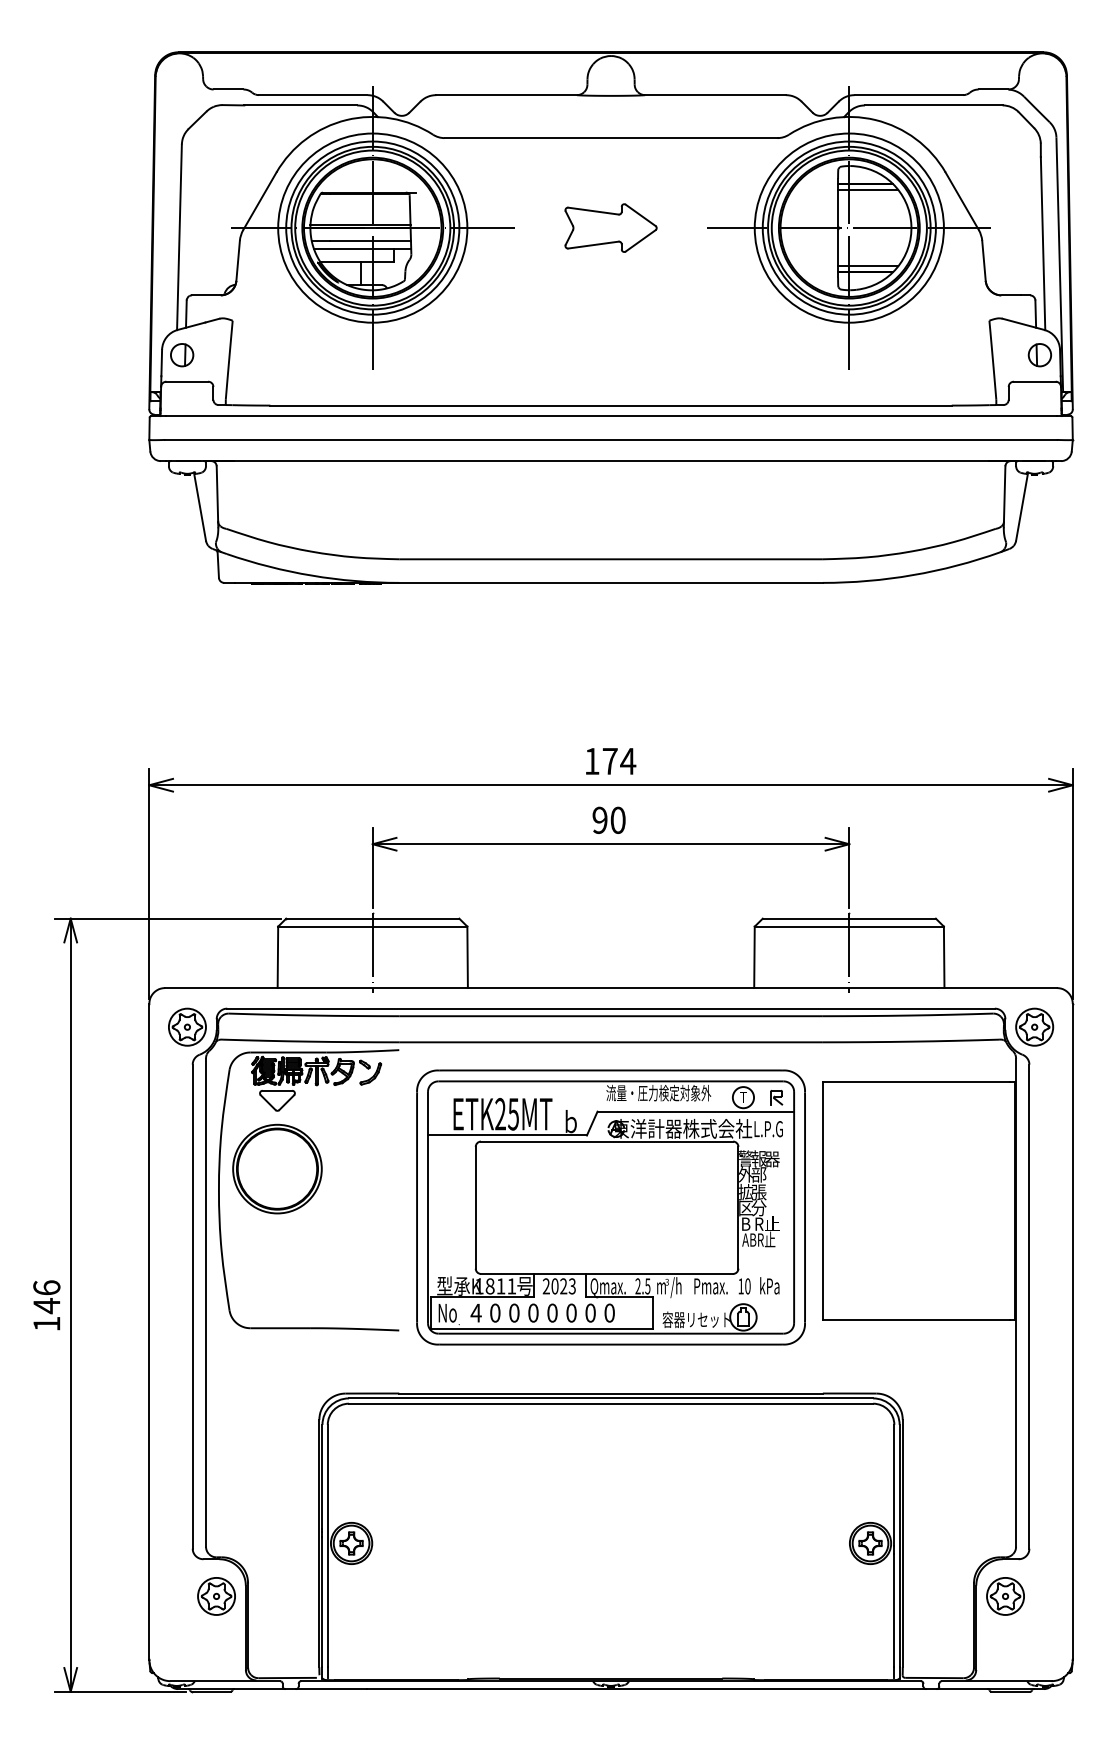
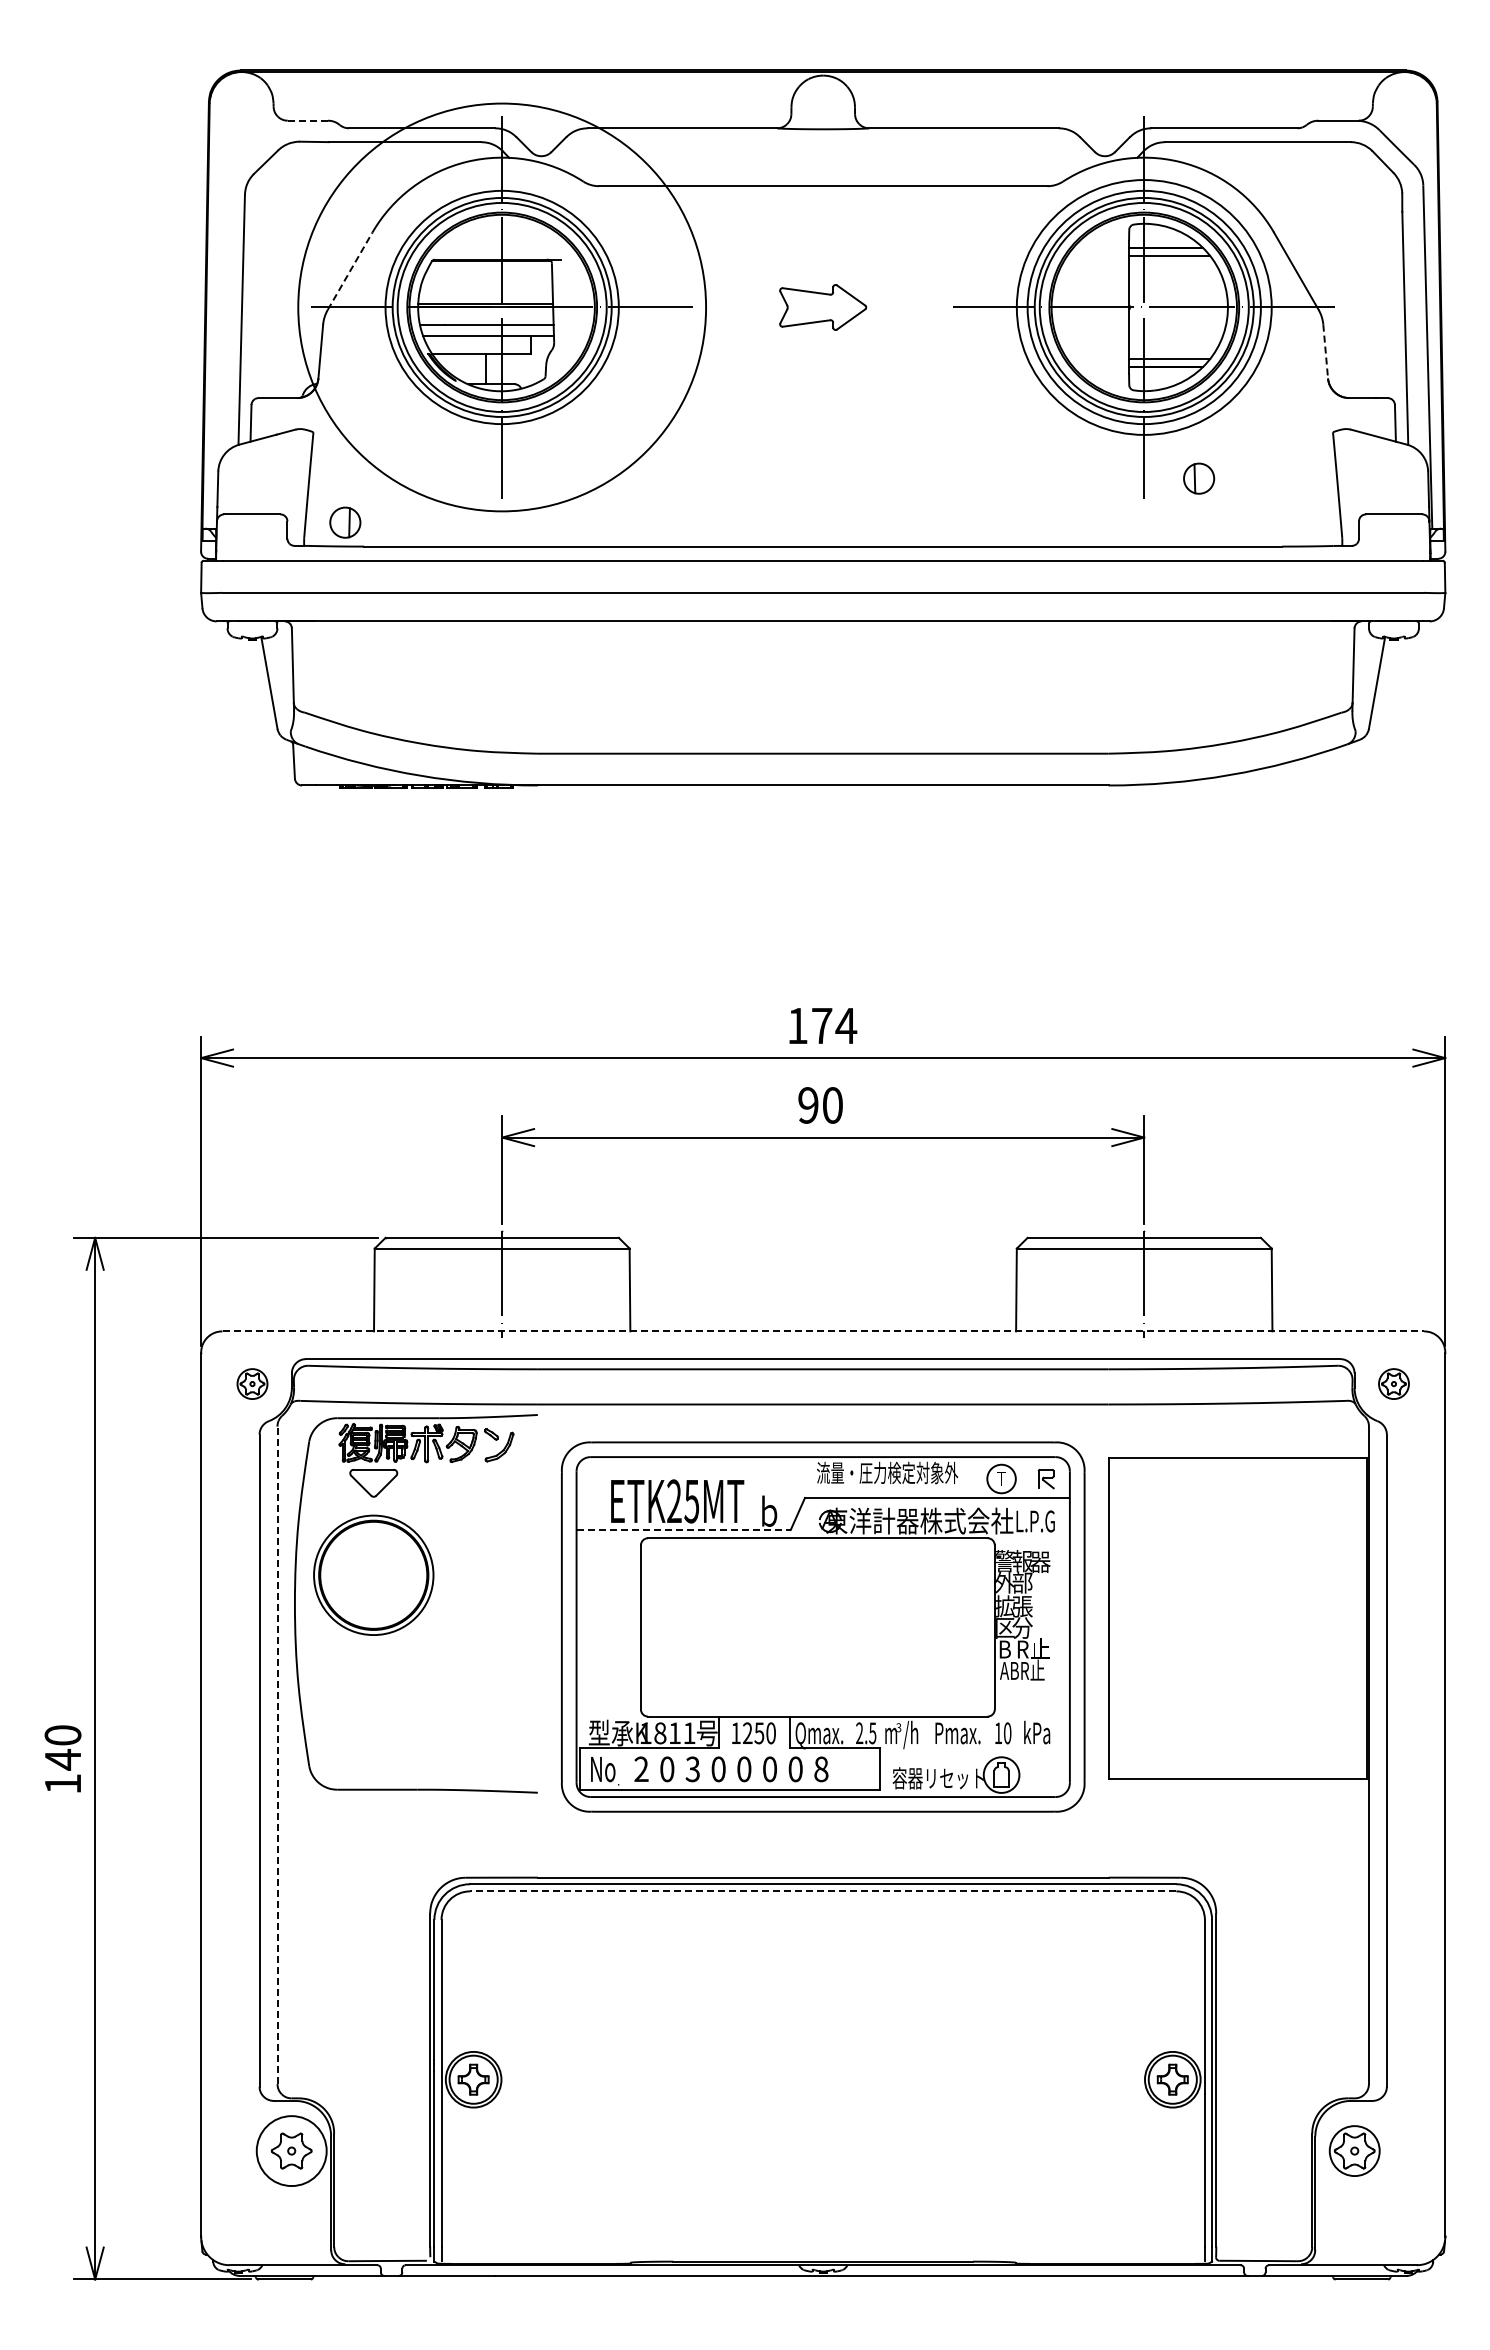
line: (229, 89) -> (308, 120), solid -> dashed
line: (260, 201) -> (350, 271), solid -> dashed
circle: (372, 228) -> (501, 307), size x1.6
part: (610, 228) -> (822, 307), size x0.7
line: (983, 261) -> (1325, 352), solid -> dashed
part: (182, 355) -> (345, 522), moved
part: (1040, 355) -> (1199, 478), moved
line: (611, 988) -> (823, 1331), solid -> dashed
part: (187, 1026) -> (252, 1383), size x0.6
part: (1034, 1026) -> (1393, 1383), size x0.6
line: (508, 1135) -> (684, 1530), solid -> dashed
text: (559, 1286) -> (753, 1733), 2023 -> 1250
text: (46, 1288) -> (62, 1735), 146 -> 140
line: (206, 1302) -> (277, 1755), solid -> dashed
text: (476, 1312) -> (641, 1768), 4 -> 2
text: (514, 1313) -> (692, 1769), 0 -> 3
text: (609, 1313) -> (821, 1769), 0 -> 8
line: (610, 1403) -> (822, 1891), solid -> dashed
circle: (216, 1596) -> (291, 2151), size x1.4

